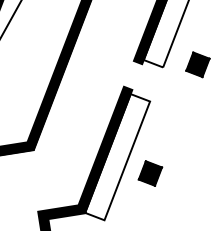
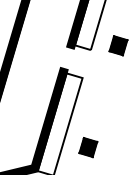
part: (150, 173) -> (88, 147), moved

